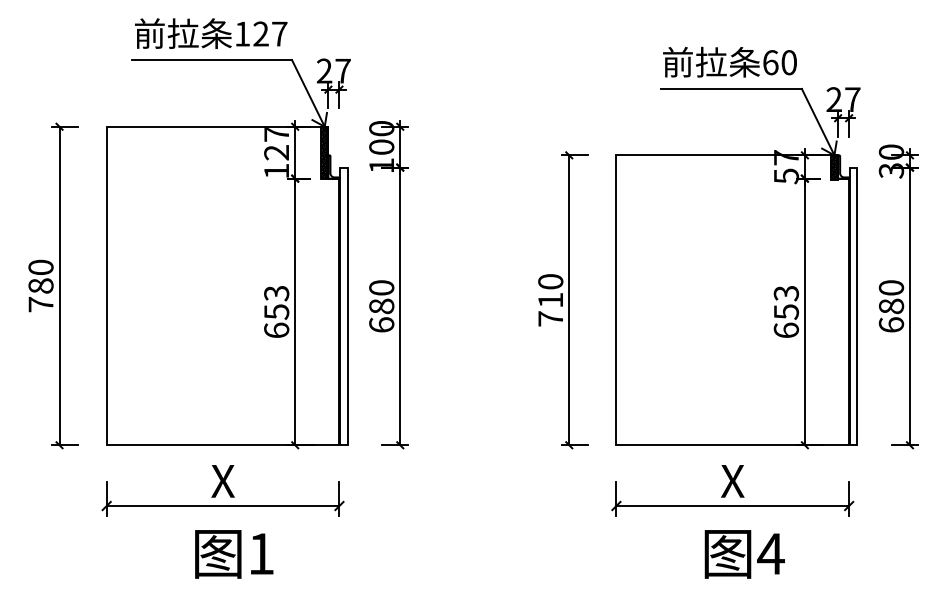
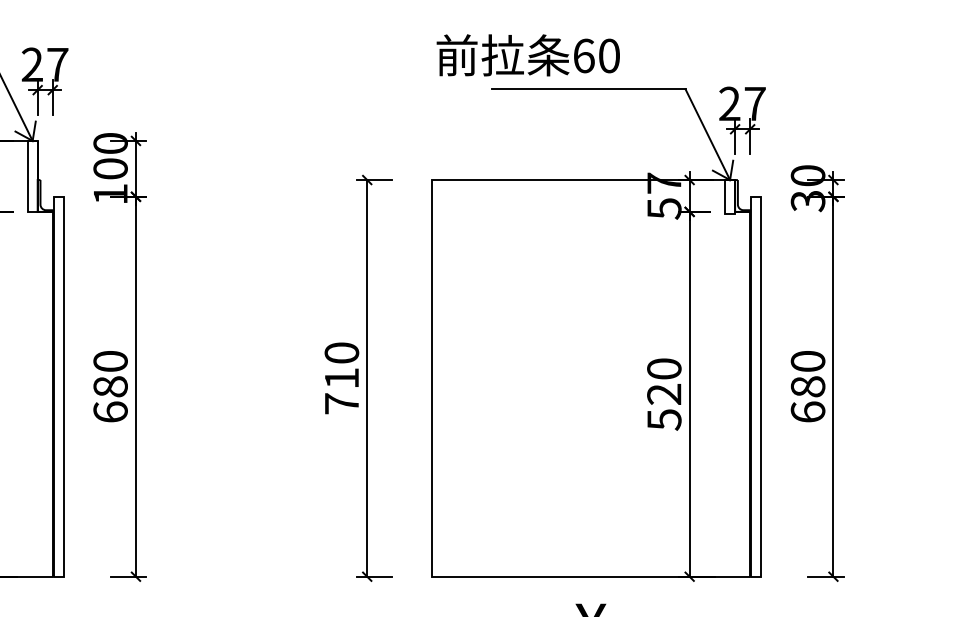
text: (729, 61) -> (527, 54), moved
hatch: (324, 152) -> (32, 176), removed
hatch: (834, 167) -> (730, 196), removed
text: (786, 311) -> (664, 393), 653 -> 520

